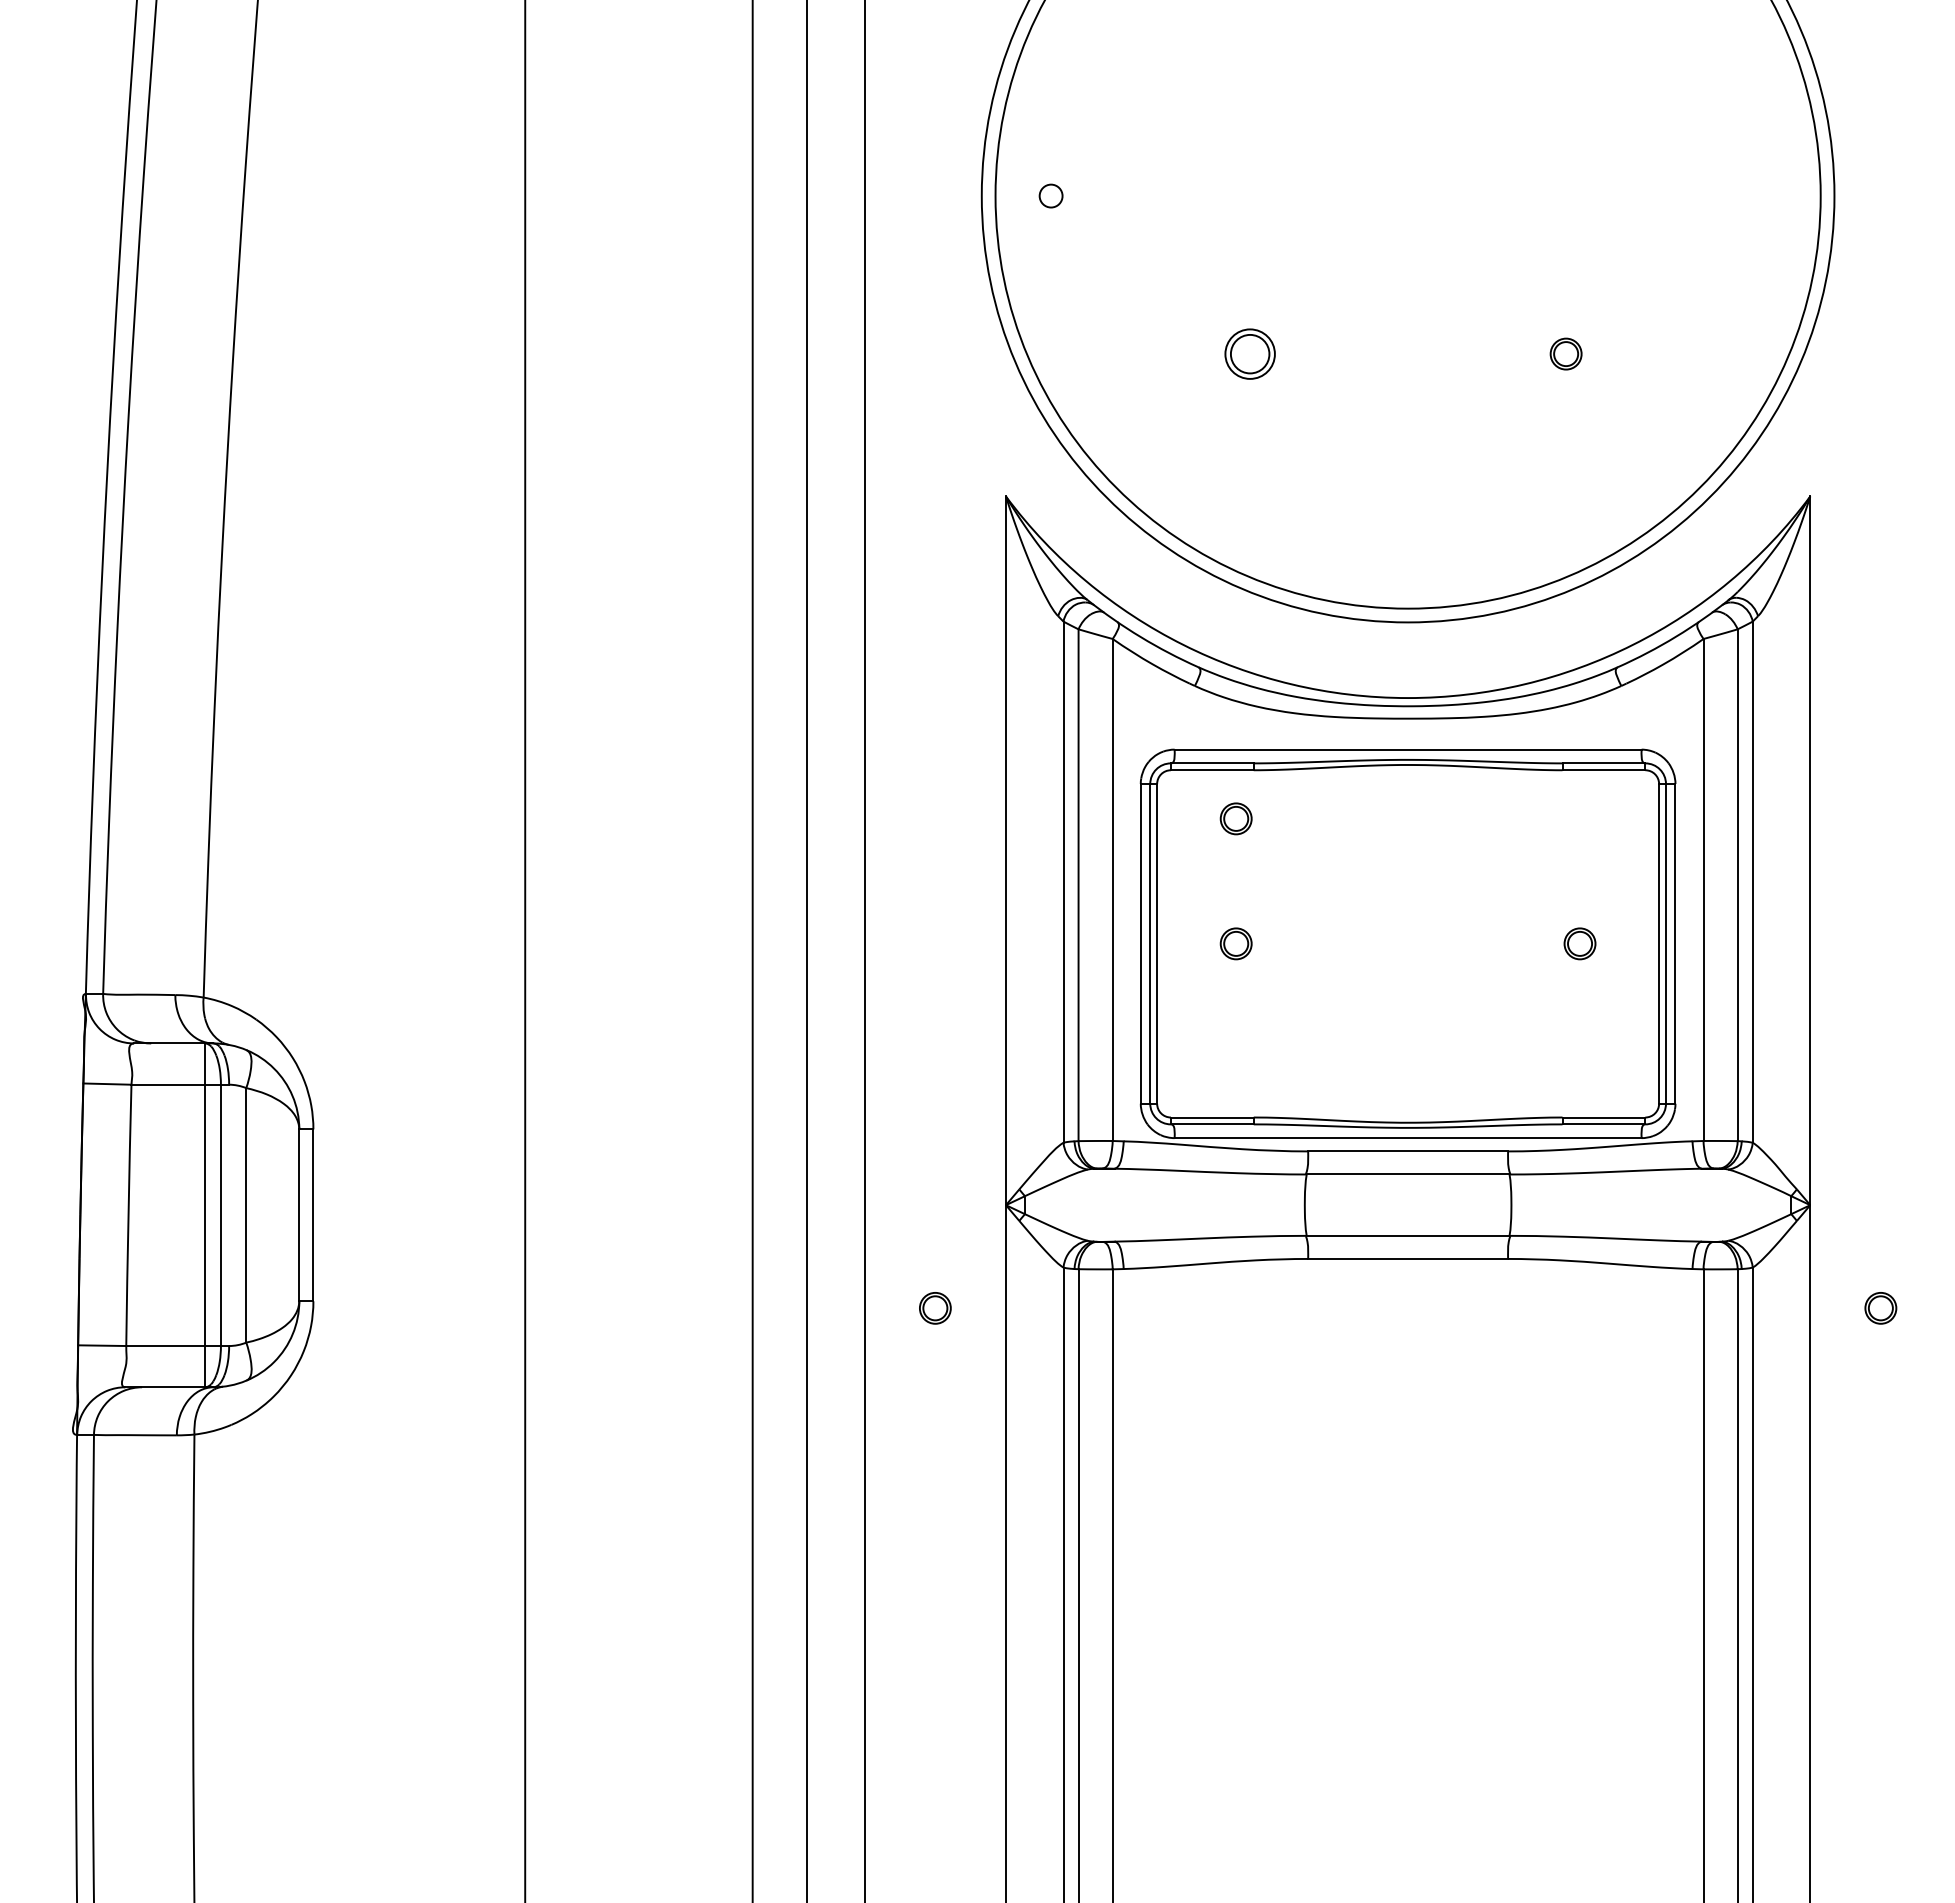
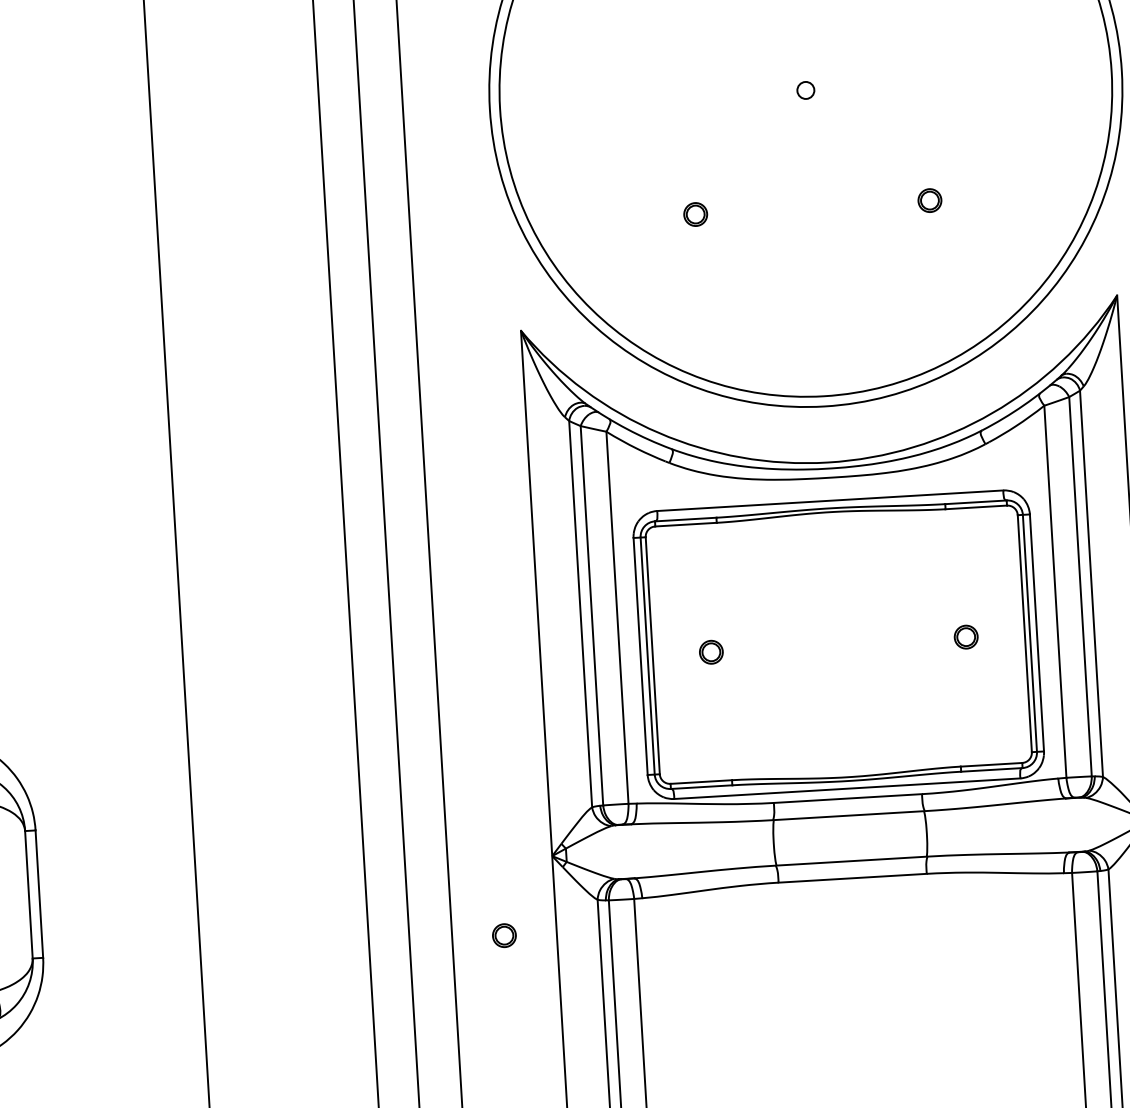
circle: (1050, 195) -> (805, 90), moved
part: (1249, 353) -> (695, 214), size x0.62
part: (1235, 818) -> (705, 559), removed

